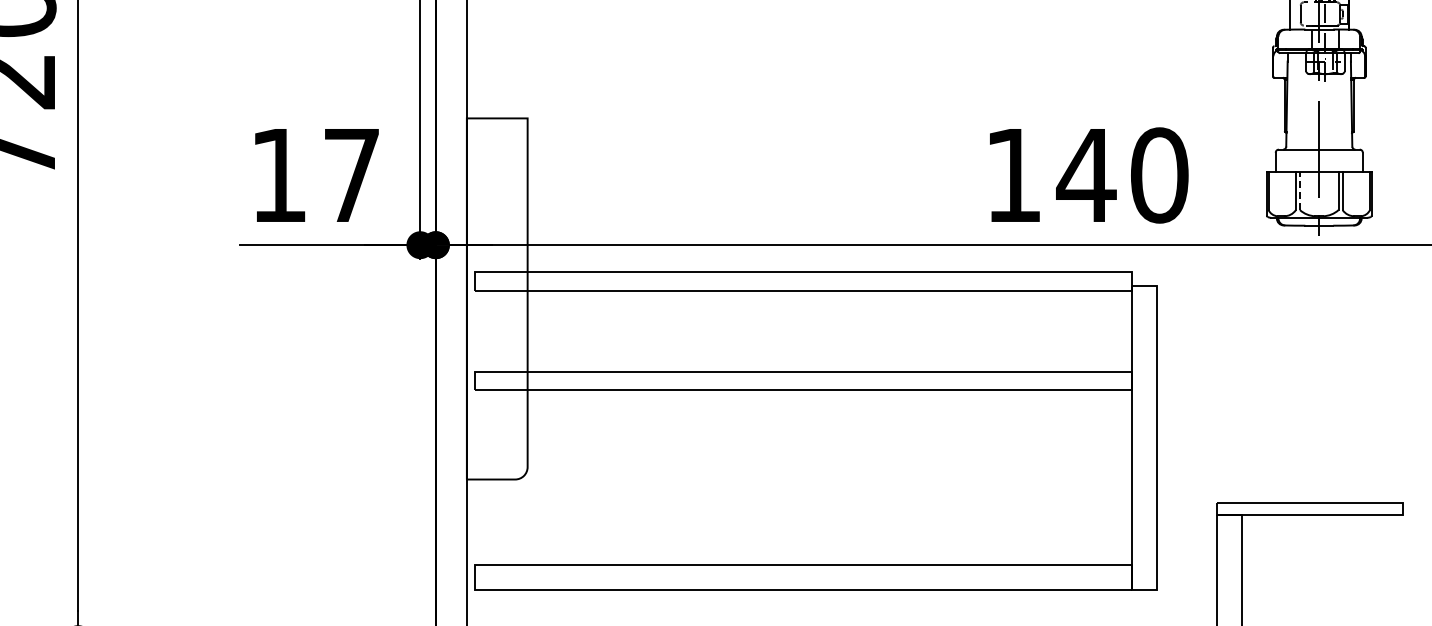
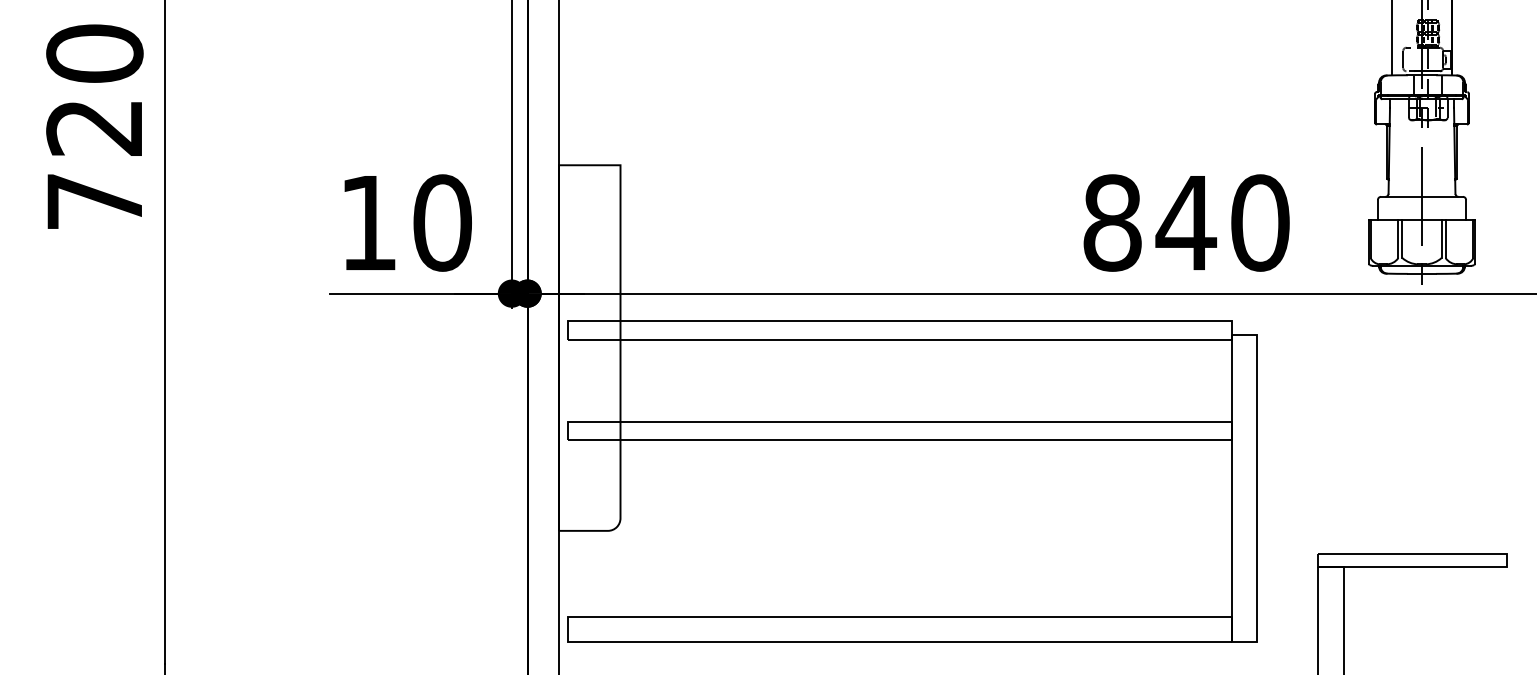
text: (351, 174) -> (442, 222), 17 -> 10
text: (1013, 174) -> (1112, 222), 140 -> 840
line: (1300, 190) -> (1402, 238), dashed -> solid

